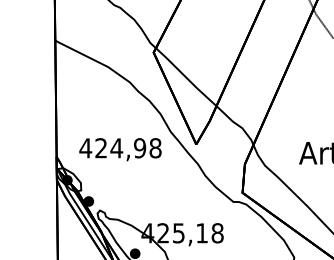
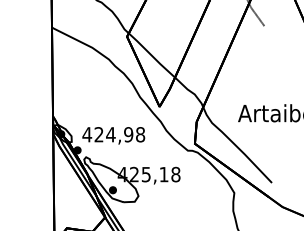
text: (120, 149) -> (113, 135), moved

